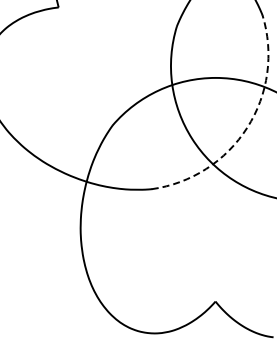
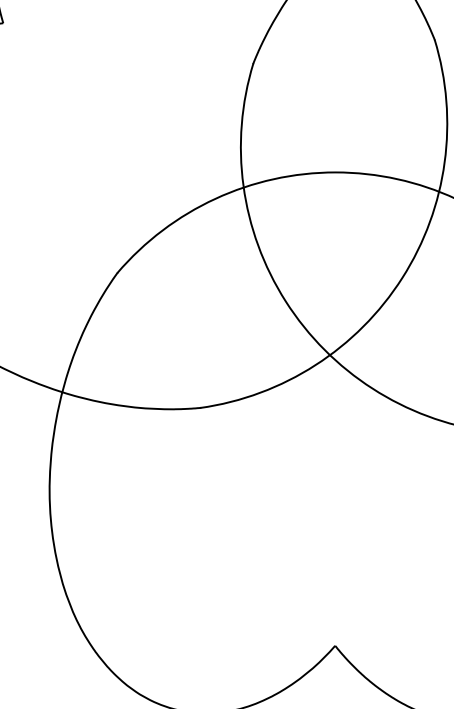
arc: (247, 127) -> (402, 277), dashed -> solid

